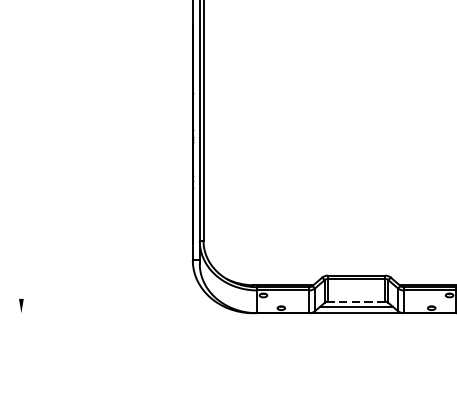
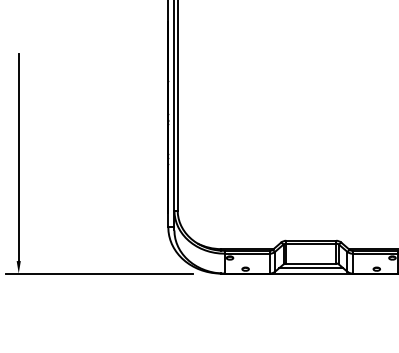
line: (21, 180) -> (18, 157), added
line: (356, 301) -> (311, 263), dashed -> solid
line: (113, 313) -> (99, 273), added

